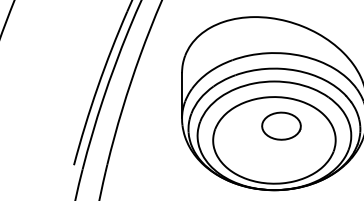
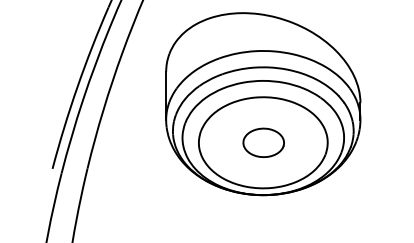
part: (281, 125) -> (263, 142), moved

